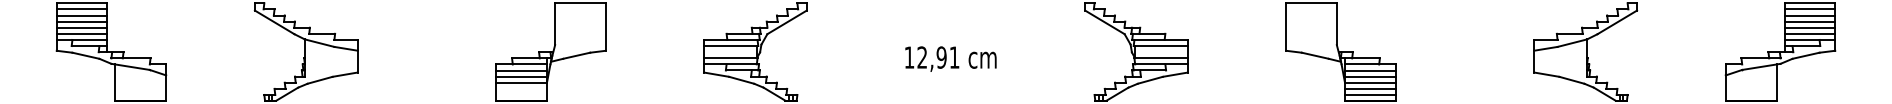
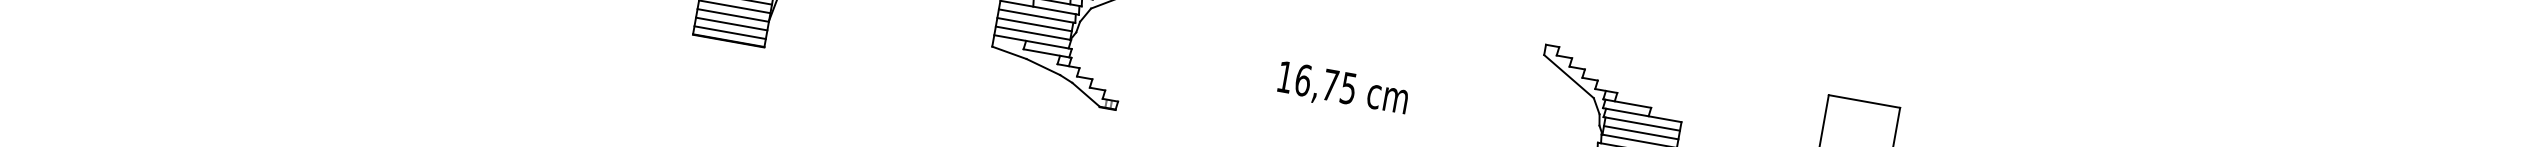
line: (729, 52) -> (1033, 24), added
line: (1161, 52) -> (1641, 133), added
text: (938, 57) -> (1326, 84), 12,91 -> 16,75
line: (521, 88) -> (731, 23), added
line: (521, 95) -> (729, 33), added

